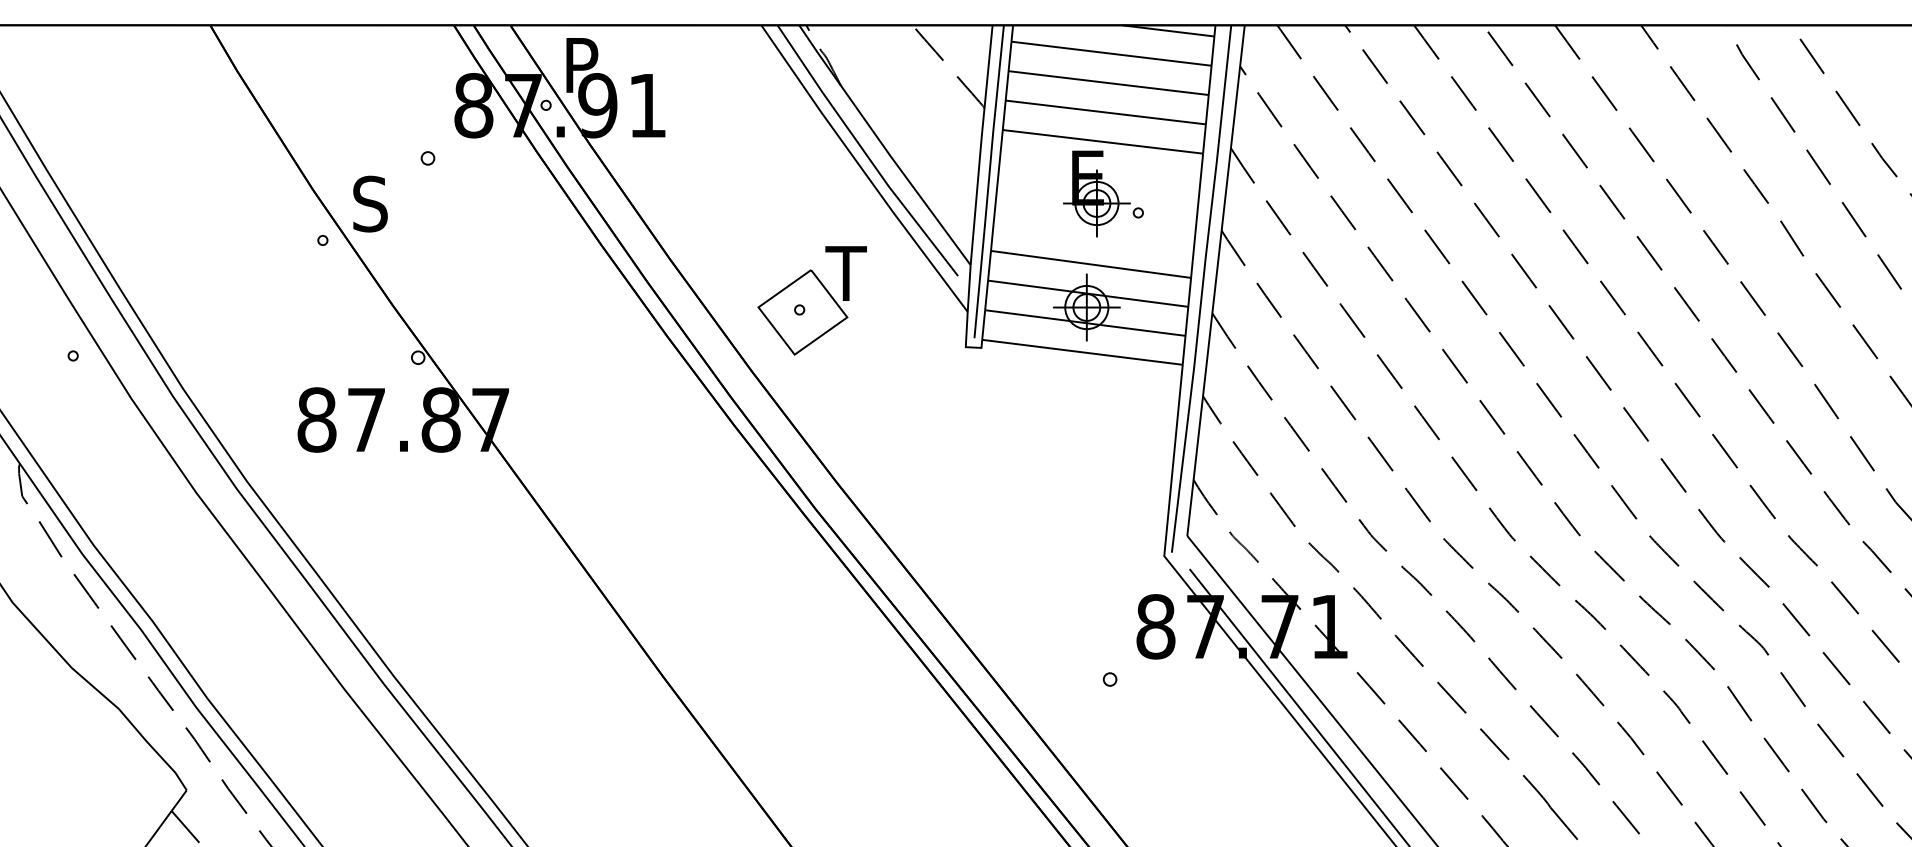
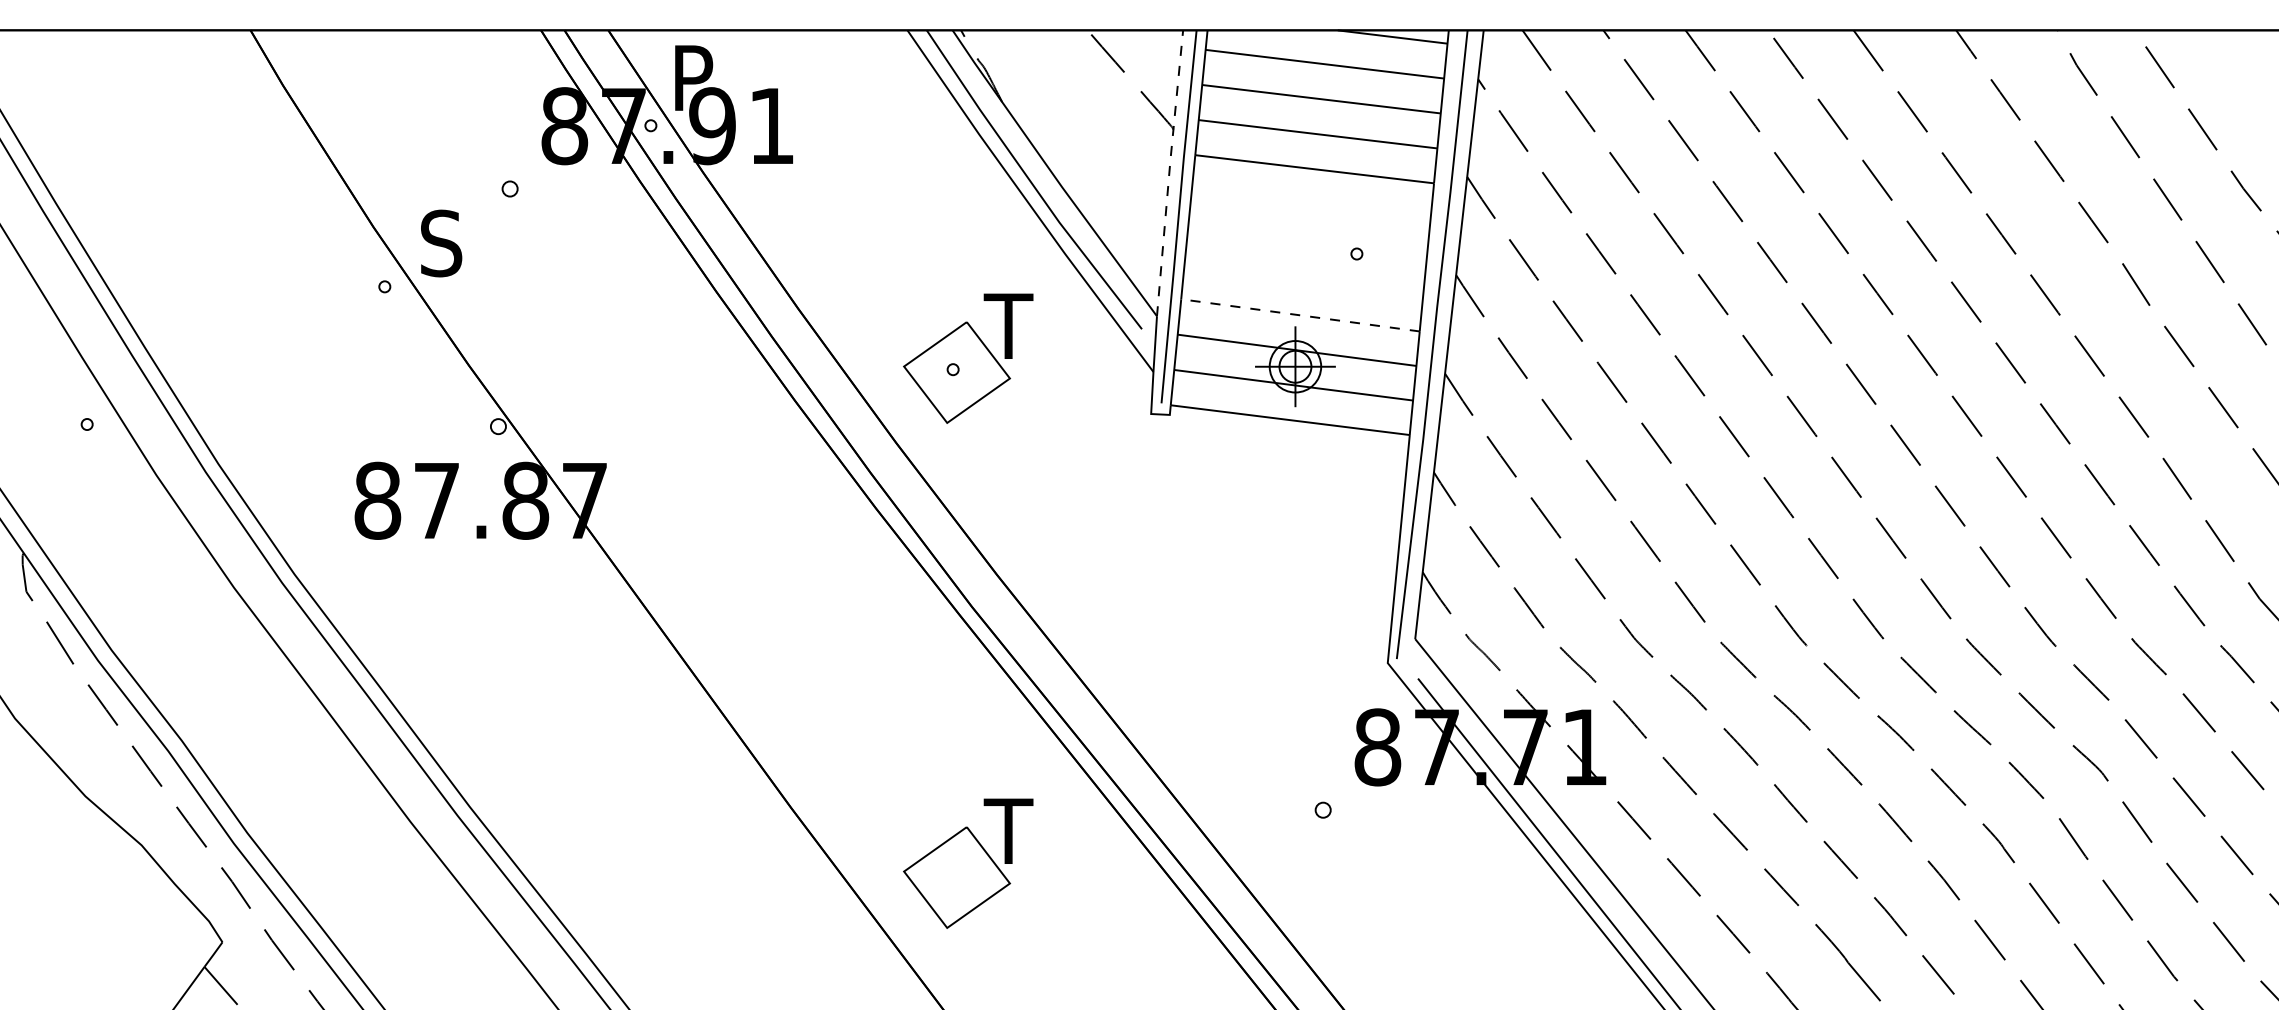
line: (981, 144) -> (1169, 172), solid -> dashed
part: (1096, 194) -> (1307, 231), removed
line: (1090, 264) -> (1299, 315), solid -> dashed
part: (812, 724) -> (968, 863), added

